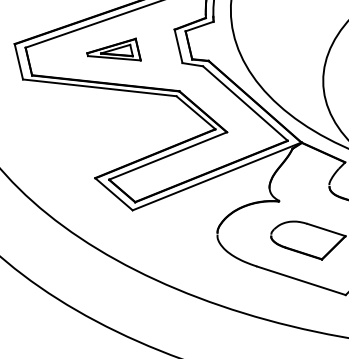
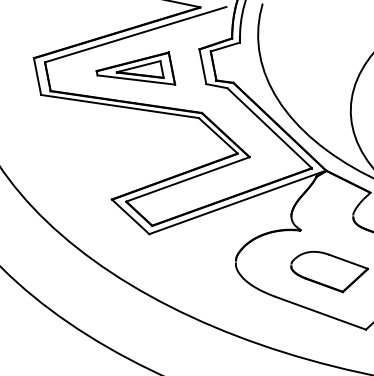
part: (113, 50) -> (135, 68), size x1.43

